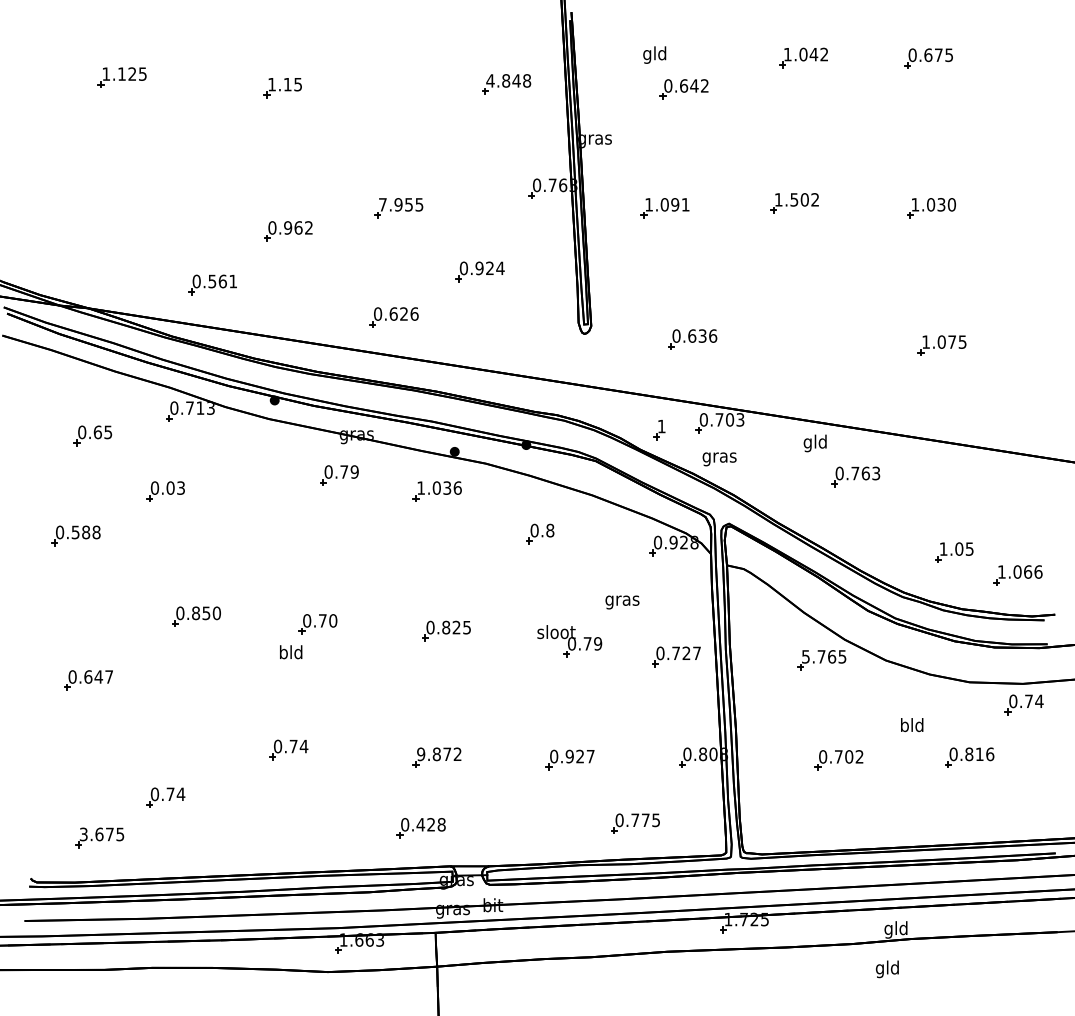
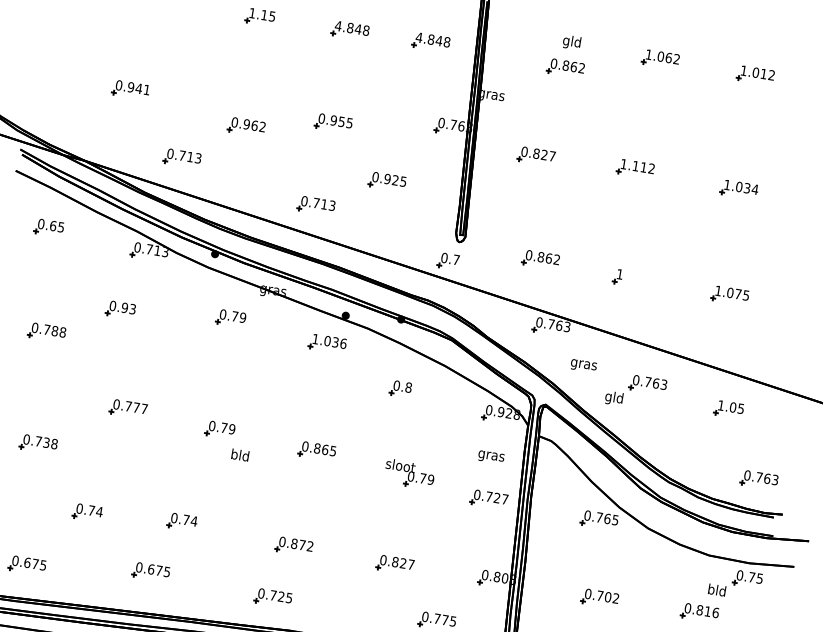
text: (654, 54) -> (571, 42), moved
text: (813, 54) -> (668, 57), 1.042 -> 1.062
text: (930, 55) -> (757, 73), 0.675 -> 1.012
text: (689, 85) -> (570, 66), 0.642 -> 0.862
part: (400, 86) -> (350, 30), added
text: (799, 199) -> (639, 166), 1.502 -> 1.112
text: (382, 204) -> (321, 118), 7.955 -> 0.955
text: (667, 204) -> (538, 153), 1.091 -> 0.827
text: (951, 204) -> (754, 189), 1.030 -> 1.034
part: (132, 208) -> (130, 90), added
text: (500, 268) -> (403, 181), 0.924 -> 0.925
text: (222, 281) -> (190, 157), 0.561 -> 0.713
text: (403, 313) -> (323, 203), 0.626 -> 0.713
text: (702, 335) -> (548, 258), 0.636 -> 0.862
part: (574, 360) -> (448, 261), added
text: (730, 419) -> (559, 325), 0.703 -> 0.763
part: (659, 430) -> (617, 277), moved
part: (92, 435) -> (48, 227), moved
text: (814, 443) -> (613, 398), moved
text: (719, 459) -> (583, 366), moved
part: (339, 475) -> (230, 318), moved
text: (170, 487) -> (124, 307), 0.03 -> 0.93
text: (75, 532) -> (46, 329), 0.588 -> 0.788
part: (954, 552) -> (729, 409), moved
text: (1019, 571) -> (760, 477), 1.066 -> 0.763
text: (622, 602) -> (491, 457), moved
text: (206, 613) -> (136, 407), 0.850 -> 0.777
text: (333, 620) -> (232, 429), 0.70 -> 0.79
text: (456, 627) -> (325, 449), 0.825 -> 0.865
text: (291, 652) -> (240, 455), moved
text: (805, 656) -> (587, 515), 5.765 -> 0.765
text: (98, 676) -> (46, 442), 0.647 -> 0.738
text: (1039, 701) -> (759, 578), 0.74 -> 0.75
text: (912, 725) -> (717, 590), moved
text: (421, 754) -> (282, 542), 9.872 -> 0.872
text: (569, 756) -> (395, 562), 0.927 -> 0.827
part: (165, 797) -> (87, 512), moved
part: (259, 820) -> (151, 572), added
text: (430, 824) -> (280, 596), 0.428 -> 0.725
text: (83, 834) -> (15, 560), 3.675 -> 0.675

